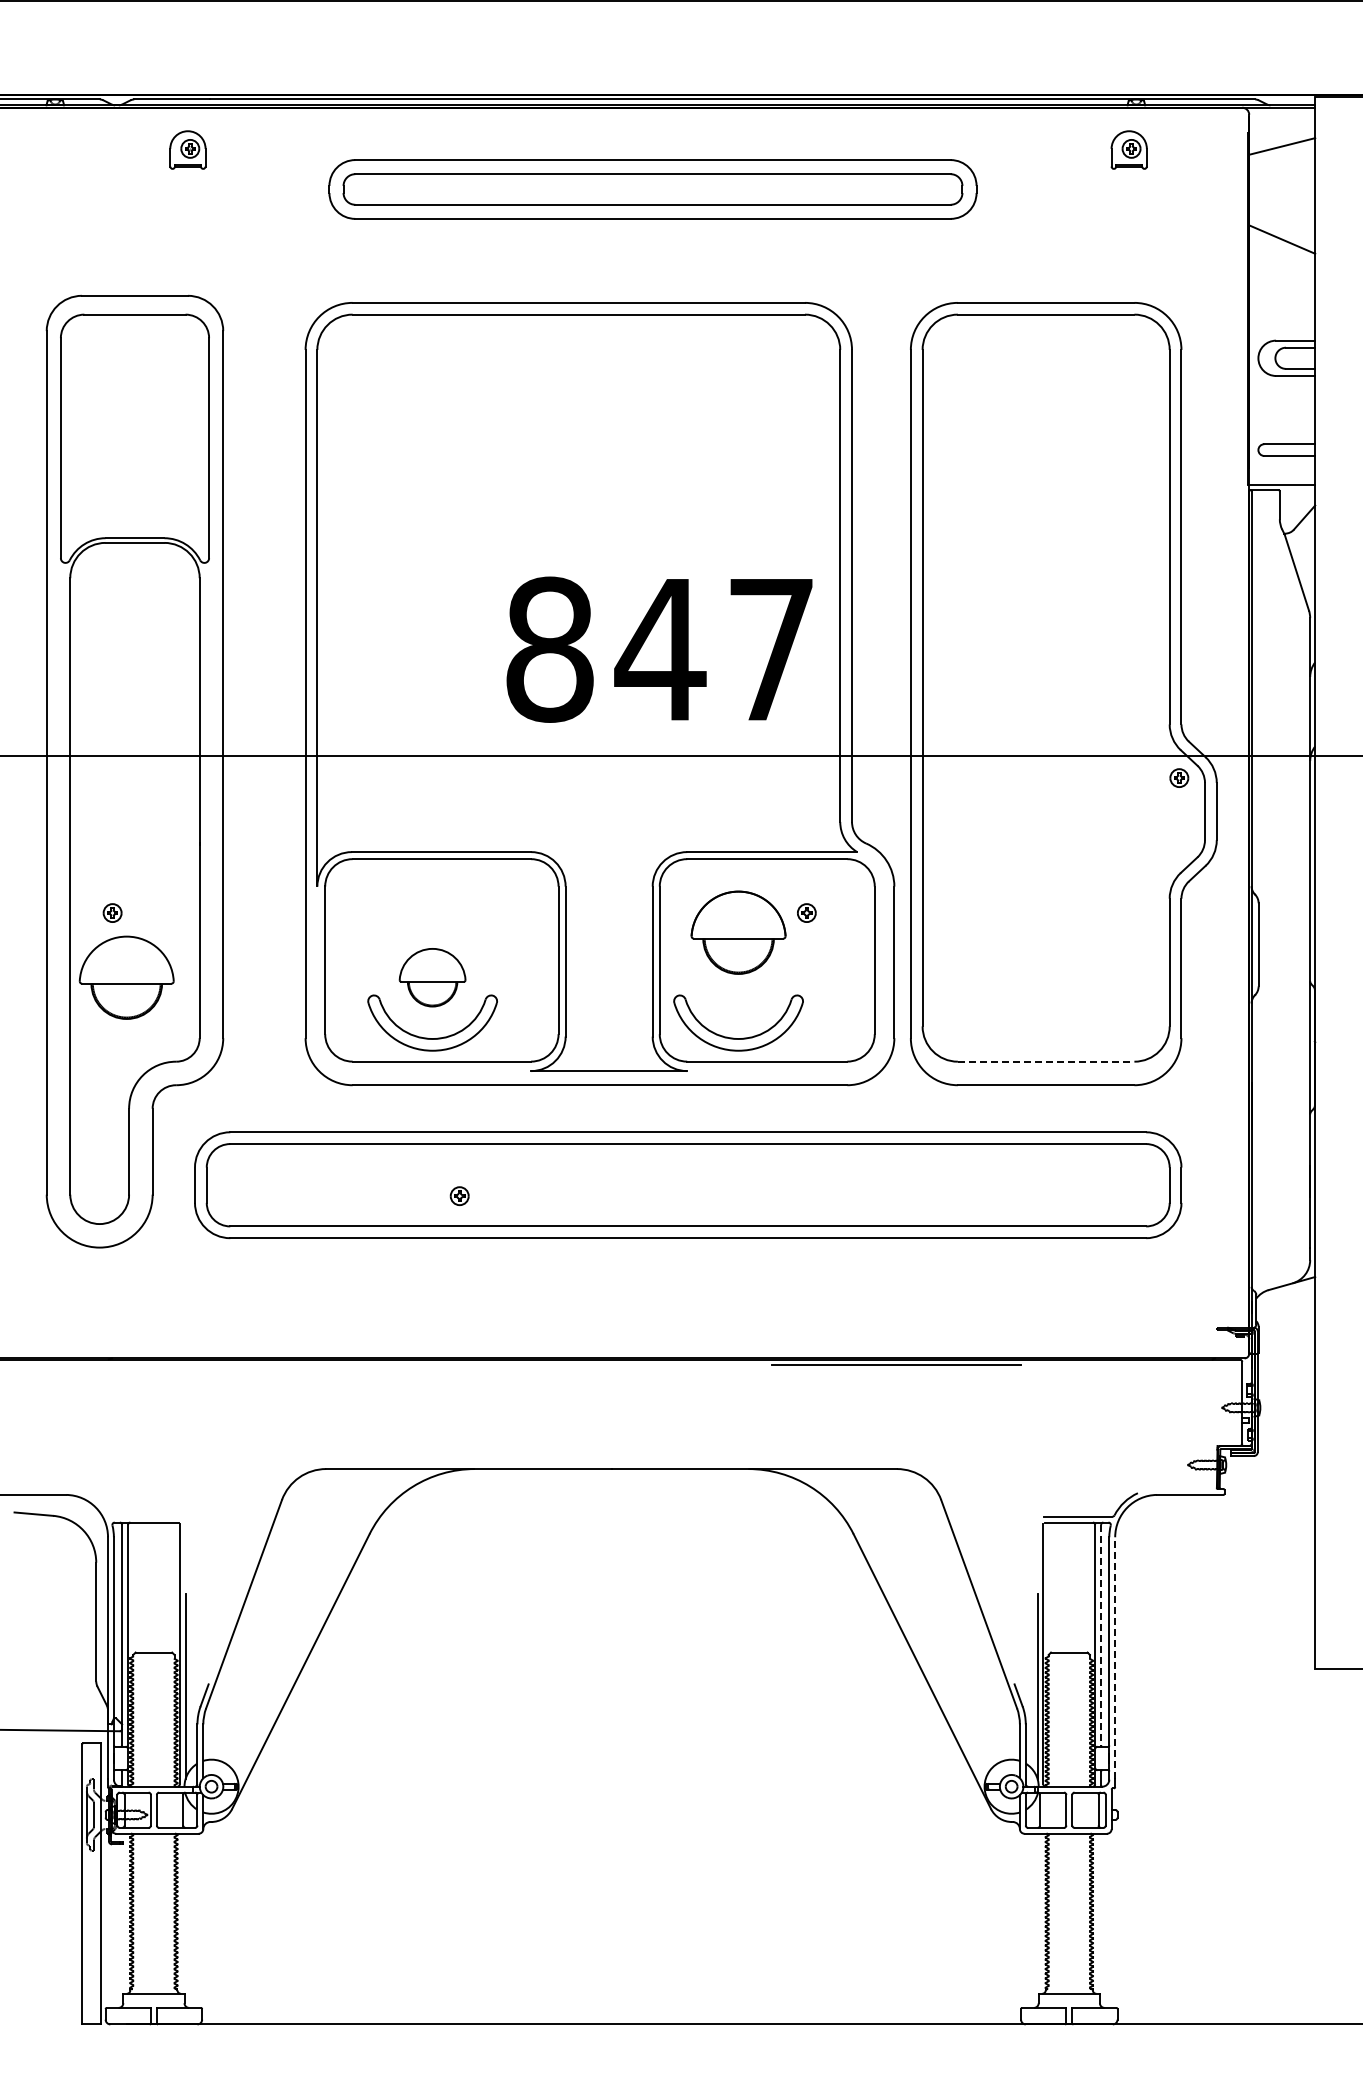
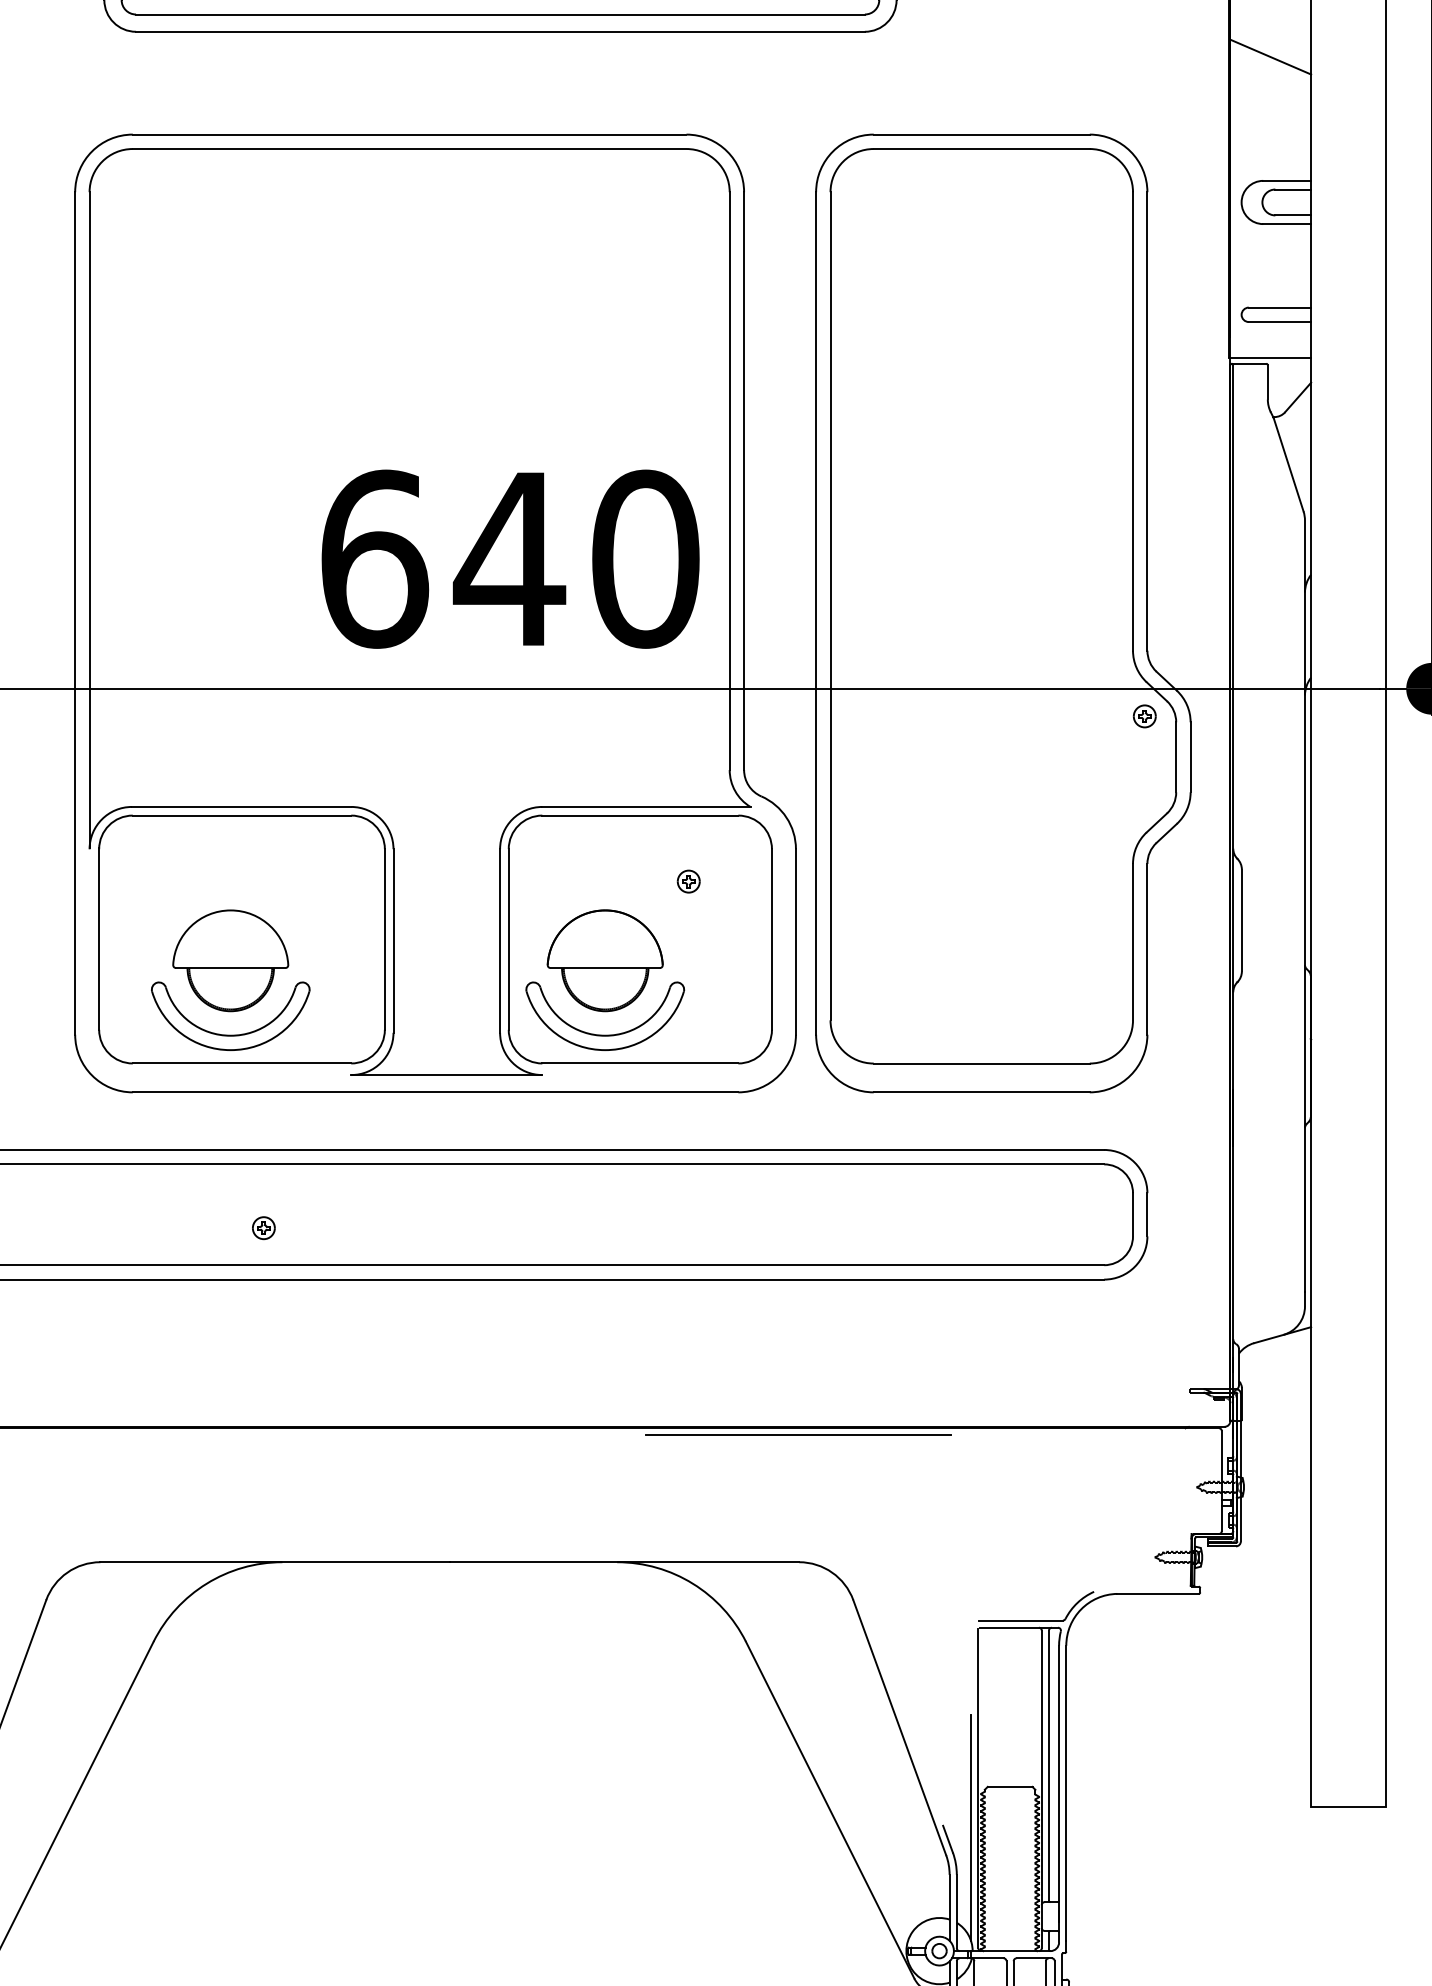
text: (660, 649) -> (509, 558), 847 -> 640
part: (738, 932) -> (605, 960), moved
part: (432, 977) -> (230, 960), size x1.43
line: (1046, 1061) -> (982, 1063), dashed -> solid
line: (1101, 1635) -> (1049, 1765), dashed -> solid
line: (1115, 1657) -> (1066, 1792), dashed -> solid

